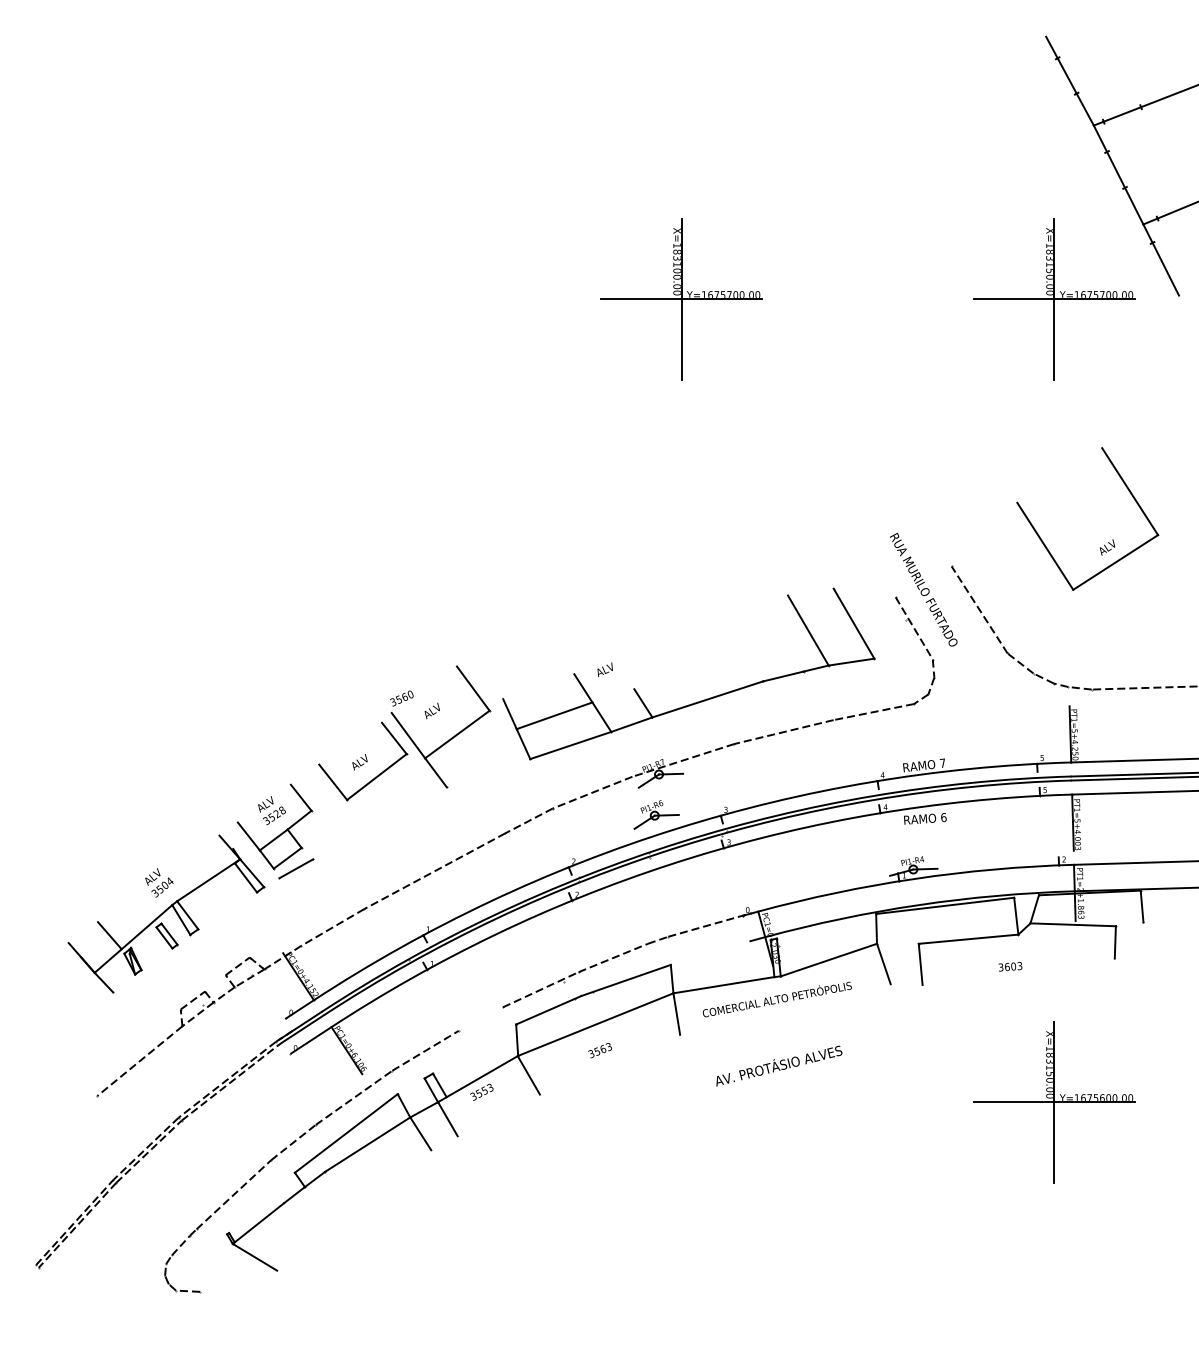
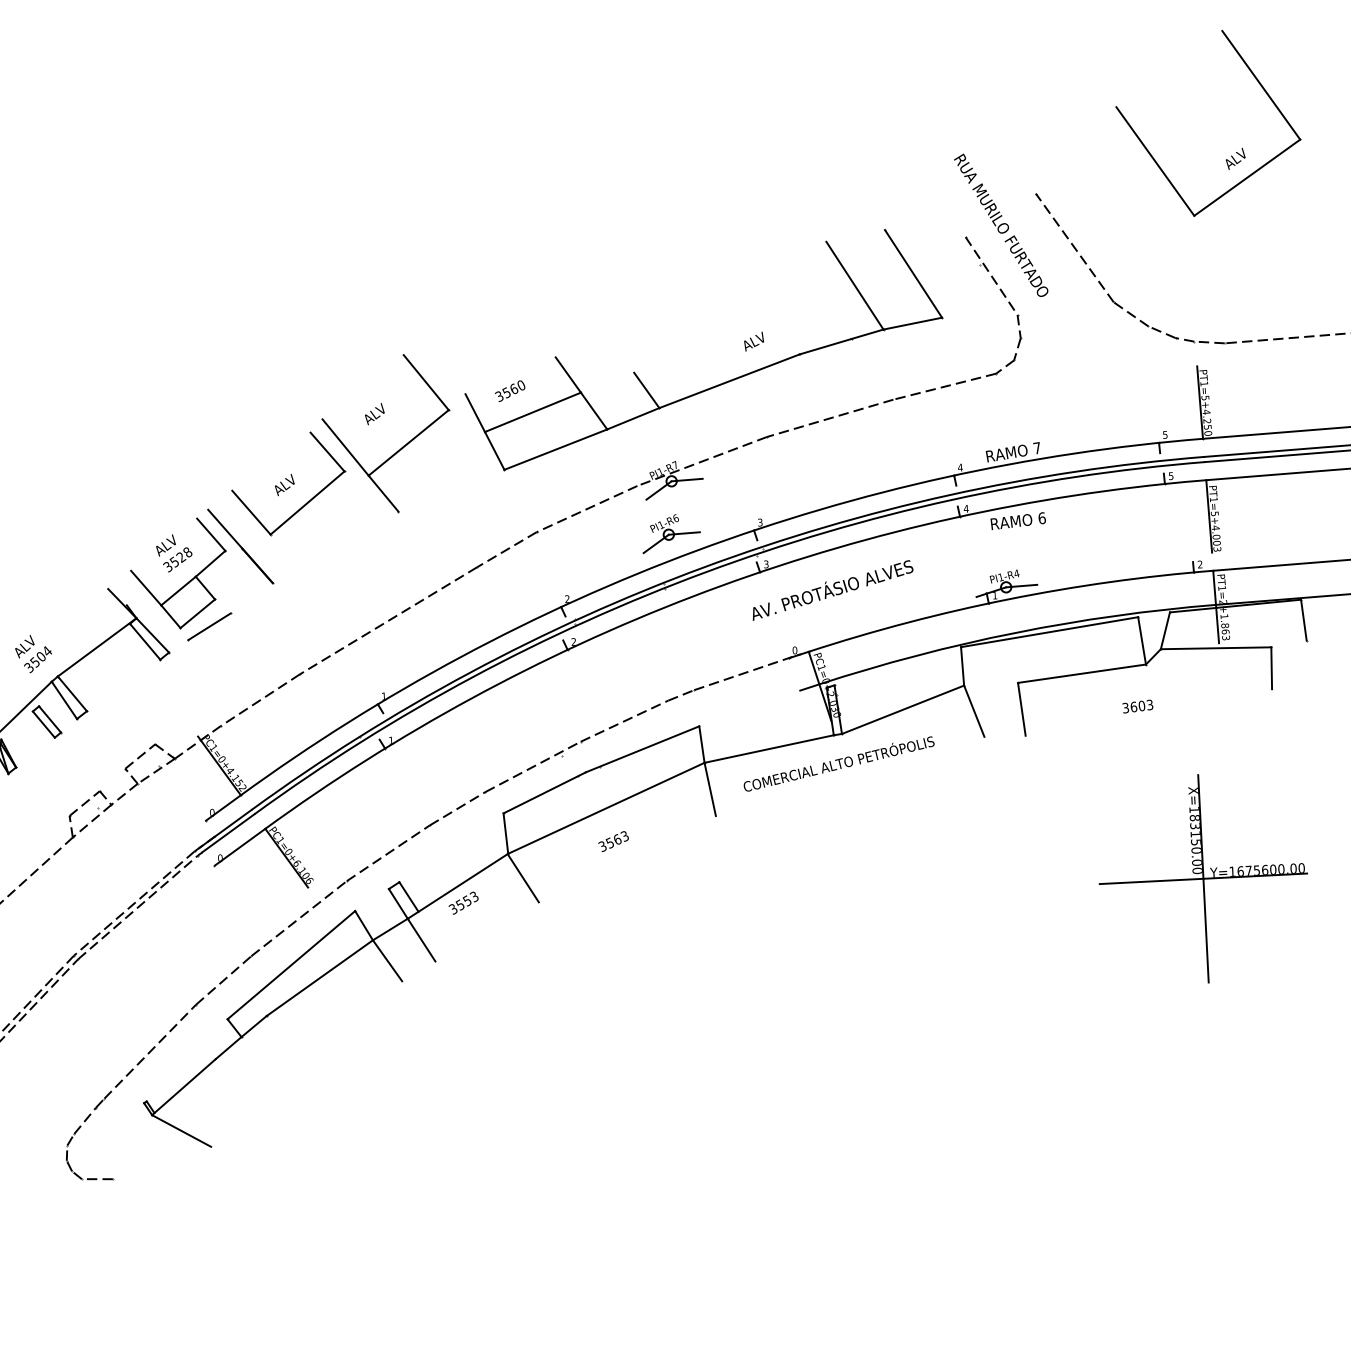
text: (604, 669) -> (753, 341), moved
text: (401, 698) -> (509, 391), moved
line: (323, 808) -> (240, 547), added
line: (480, 1018) -> (457, 807), added
text: (779, 1065) -> (833, 589), moved

